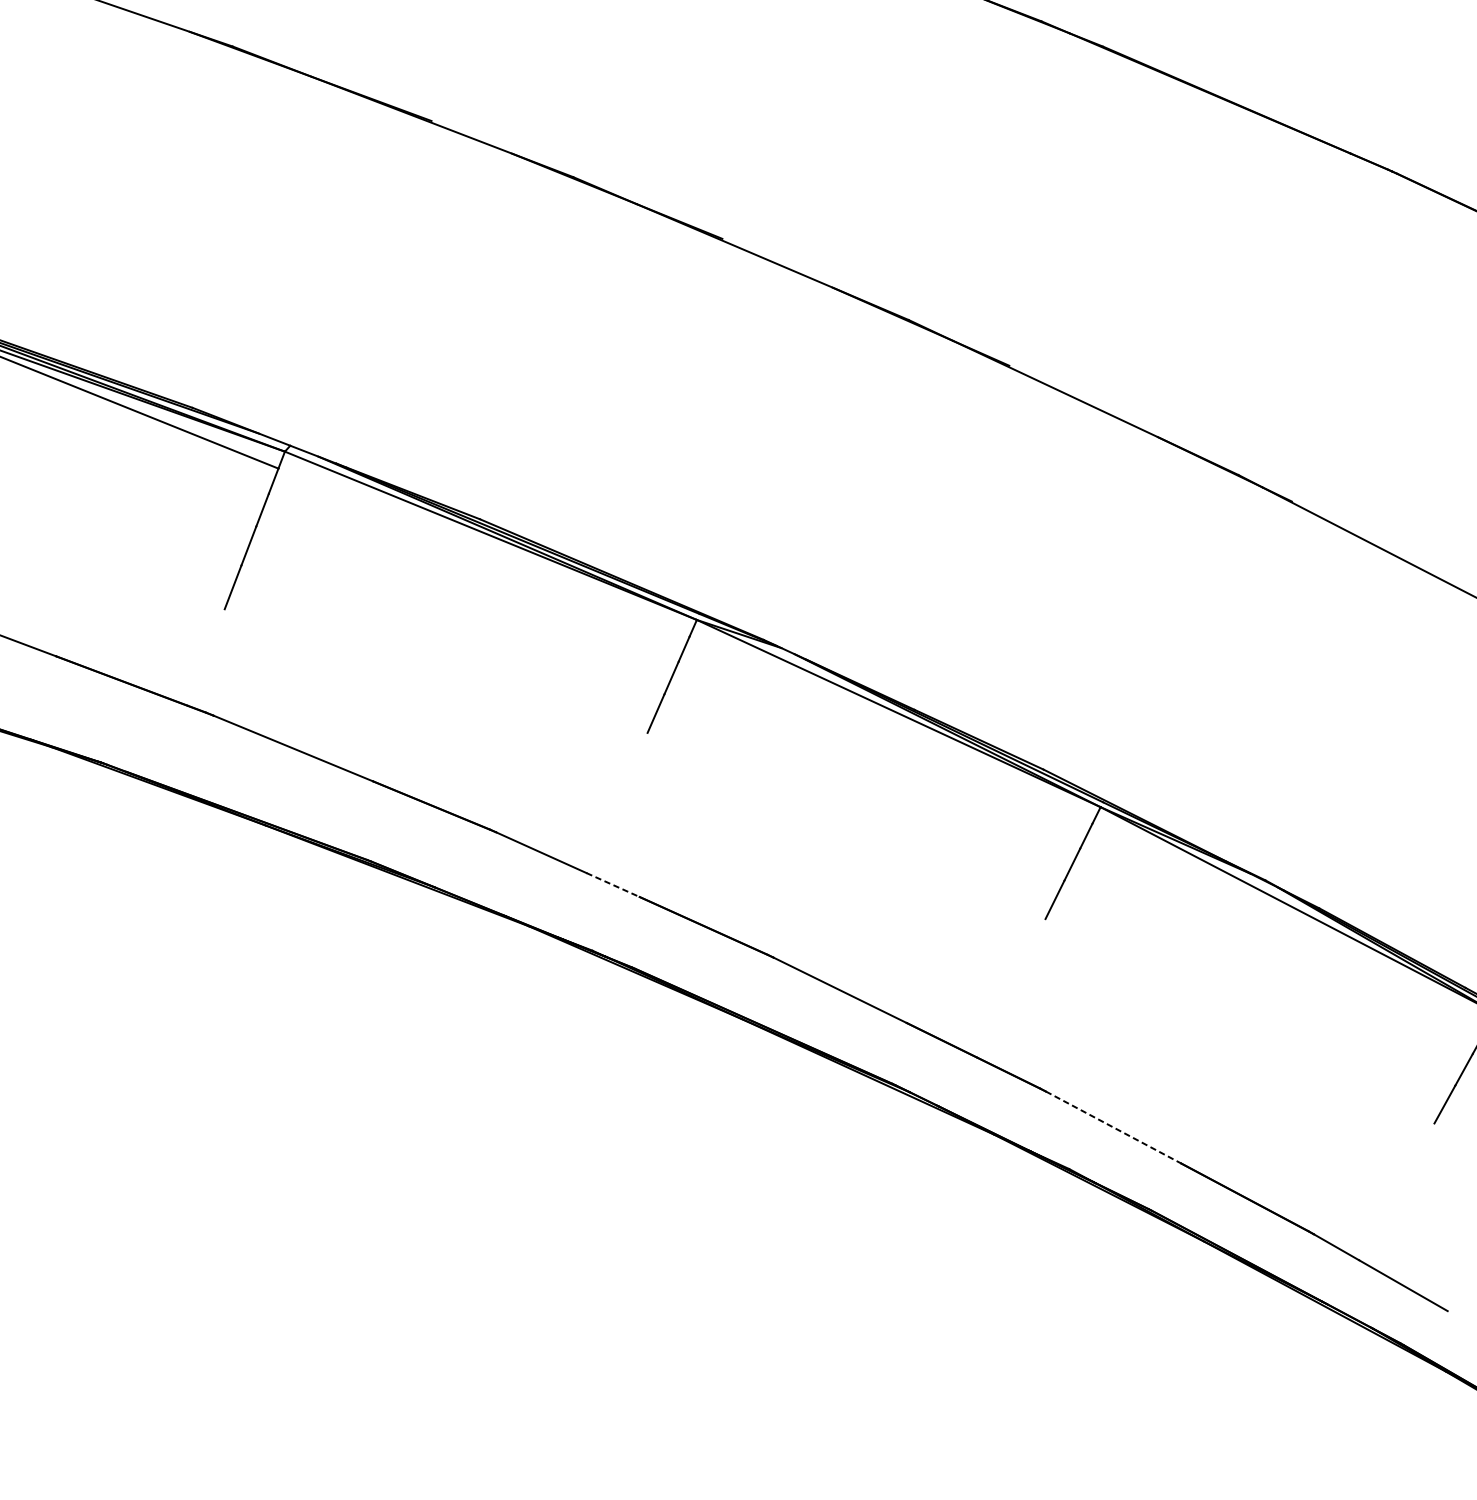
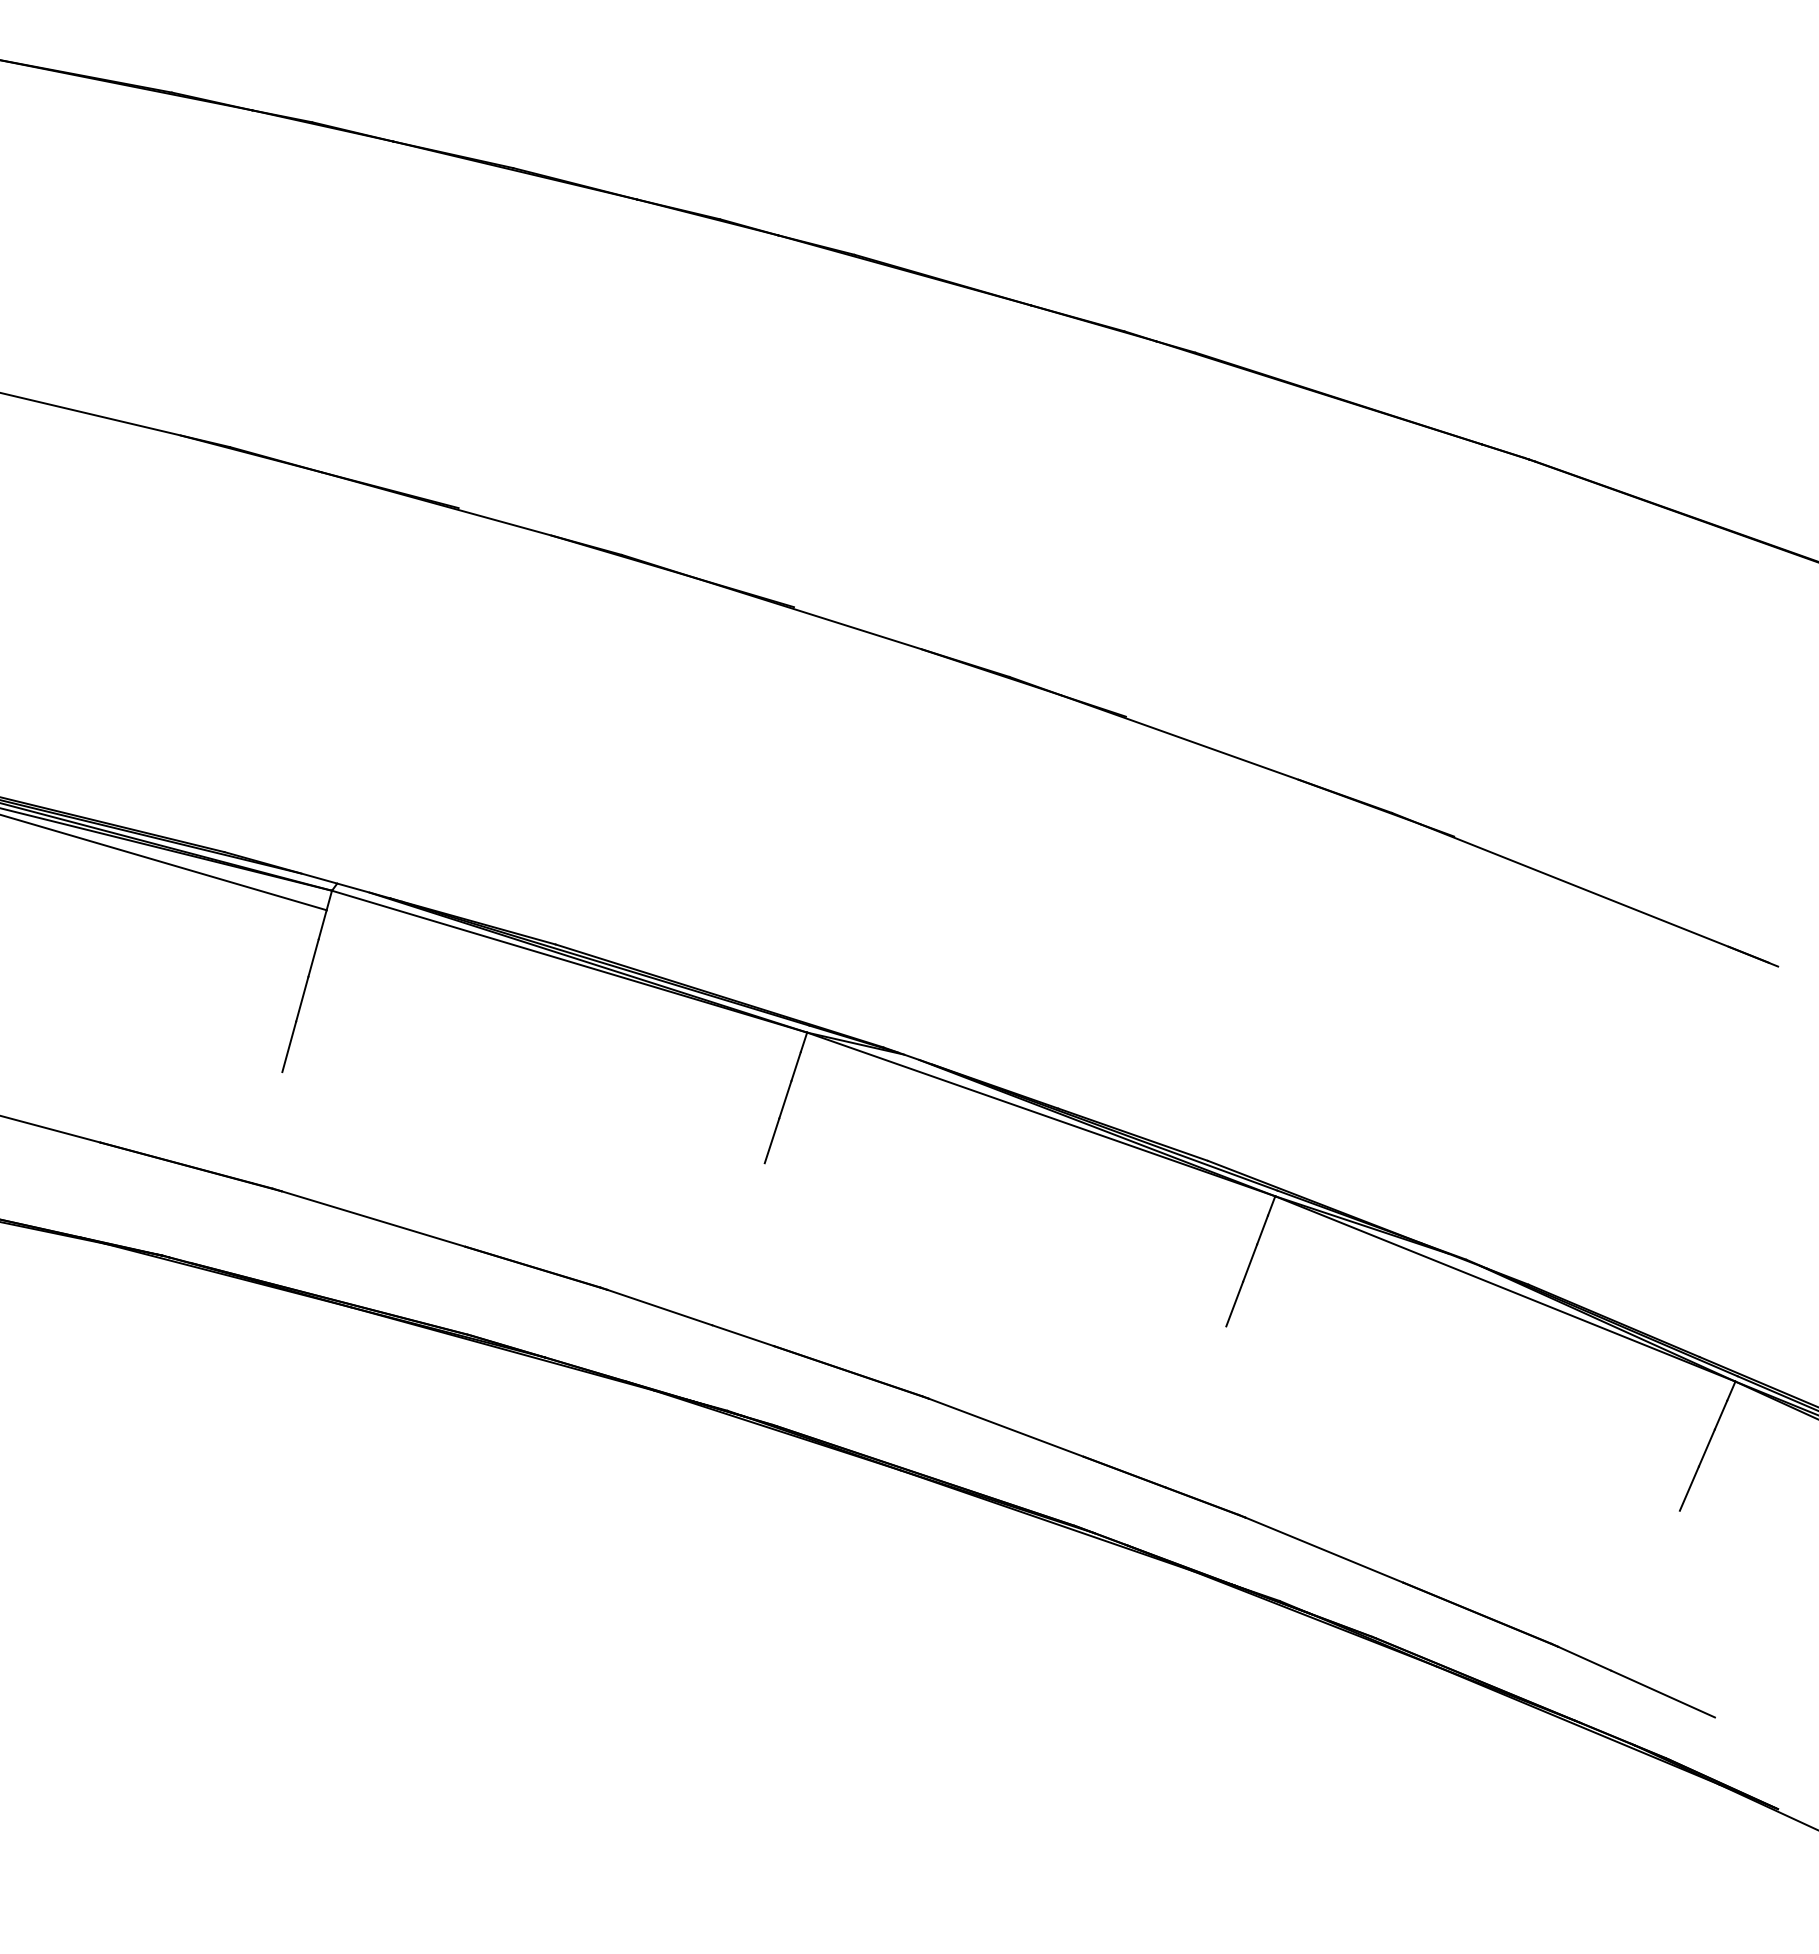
line: (613, 884) -> (743, 1335), dashed -> solid
line: (1113, 1127) -> (1324, 1550), dashed -> solid

